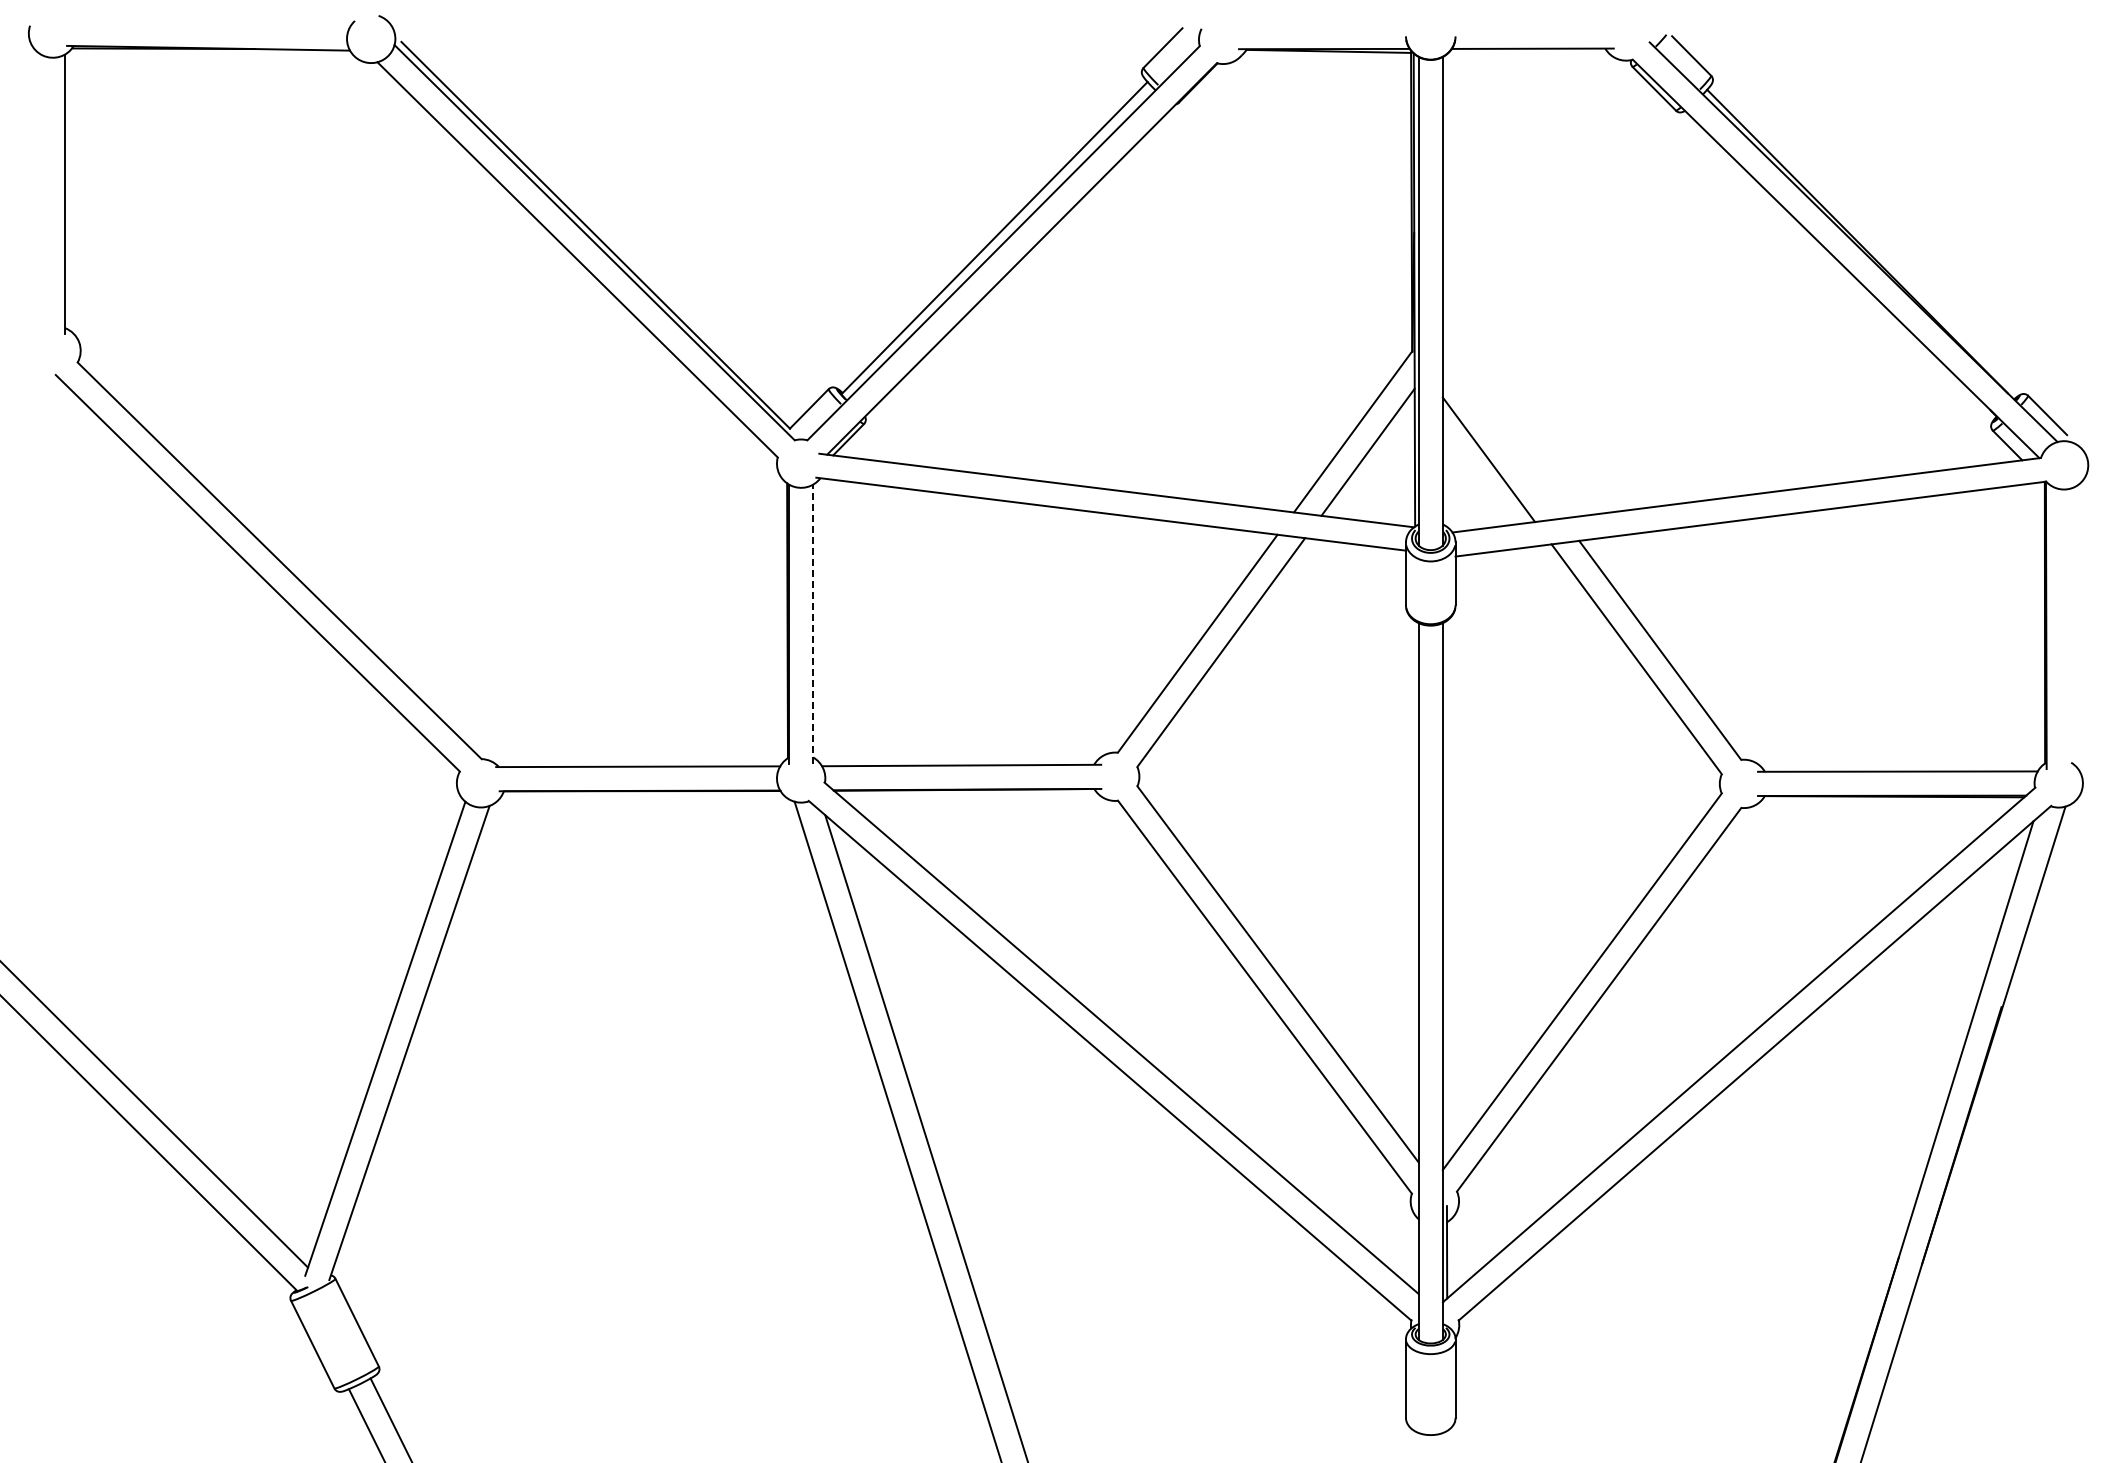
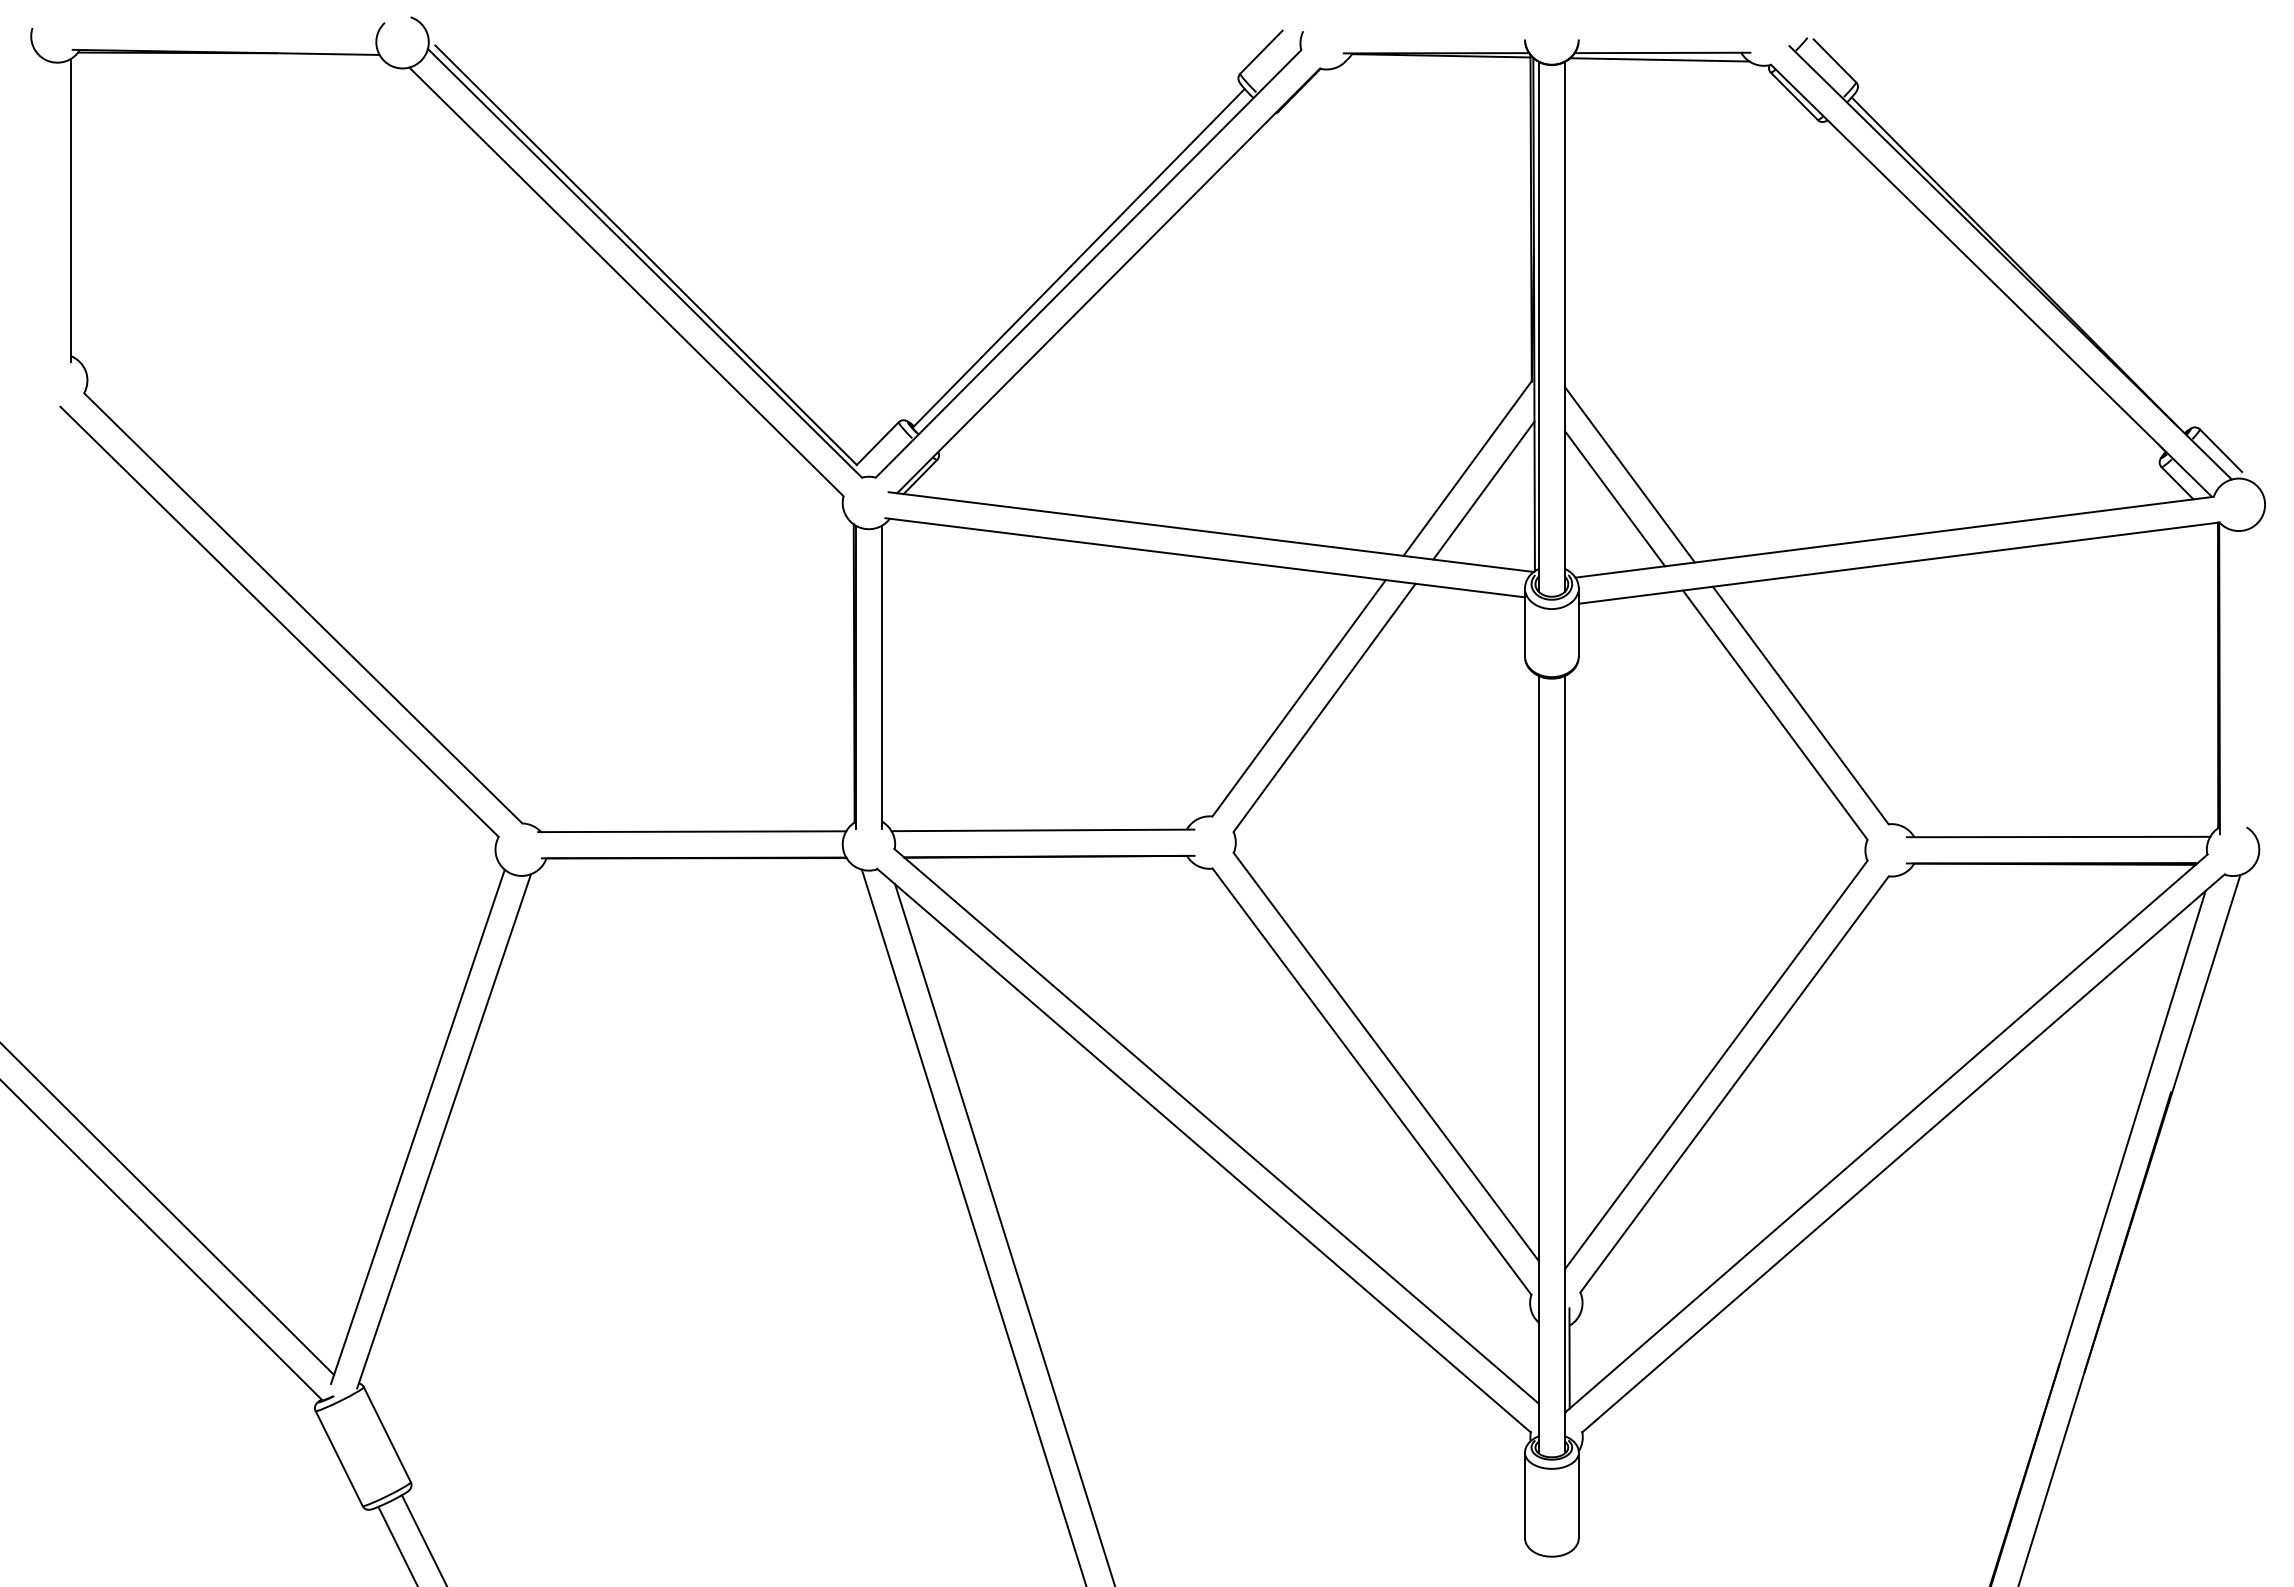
line: (1530, 54) -> (1660, 59), added
line: (1502, 437) -> (1629, 474), added
line: (813, 624) -> (882, 677), dashed -> solid

